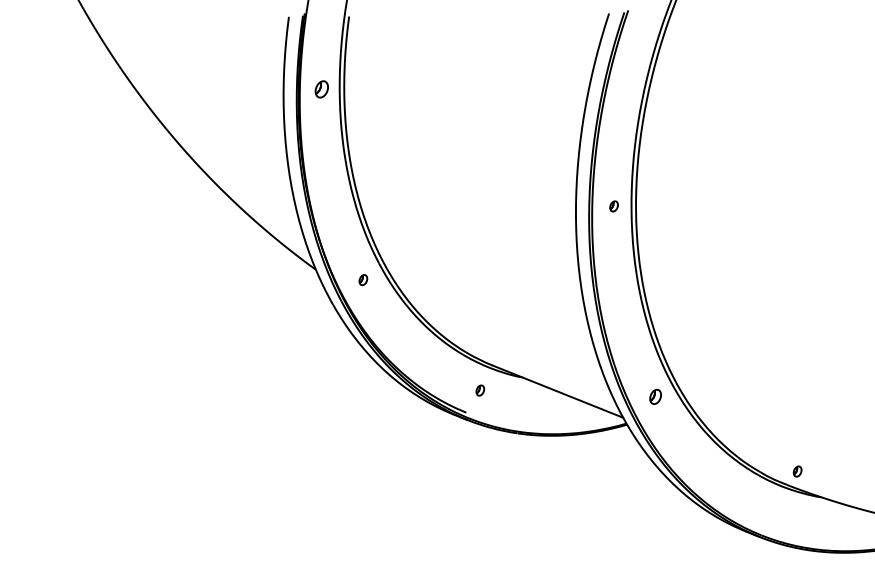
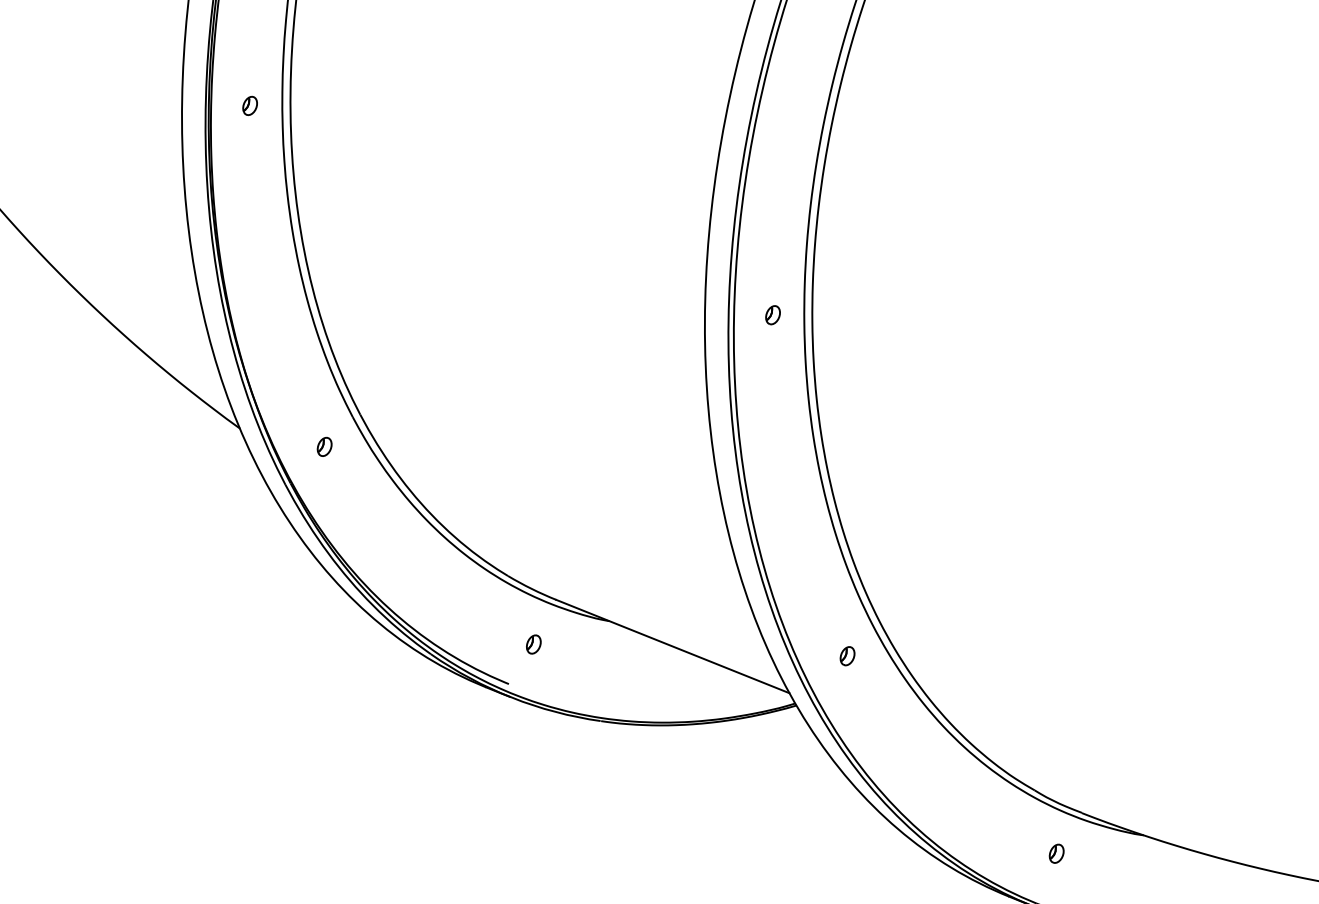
part: (321, 89) -> (249, 106), size x0.62
part: (655, 397) -> (847, 656), size x0.71
part: (797, 471) -> (1056, 853), moved

